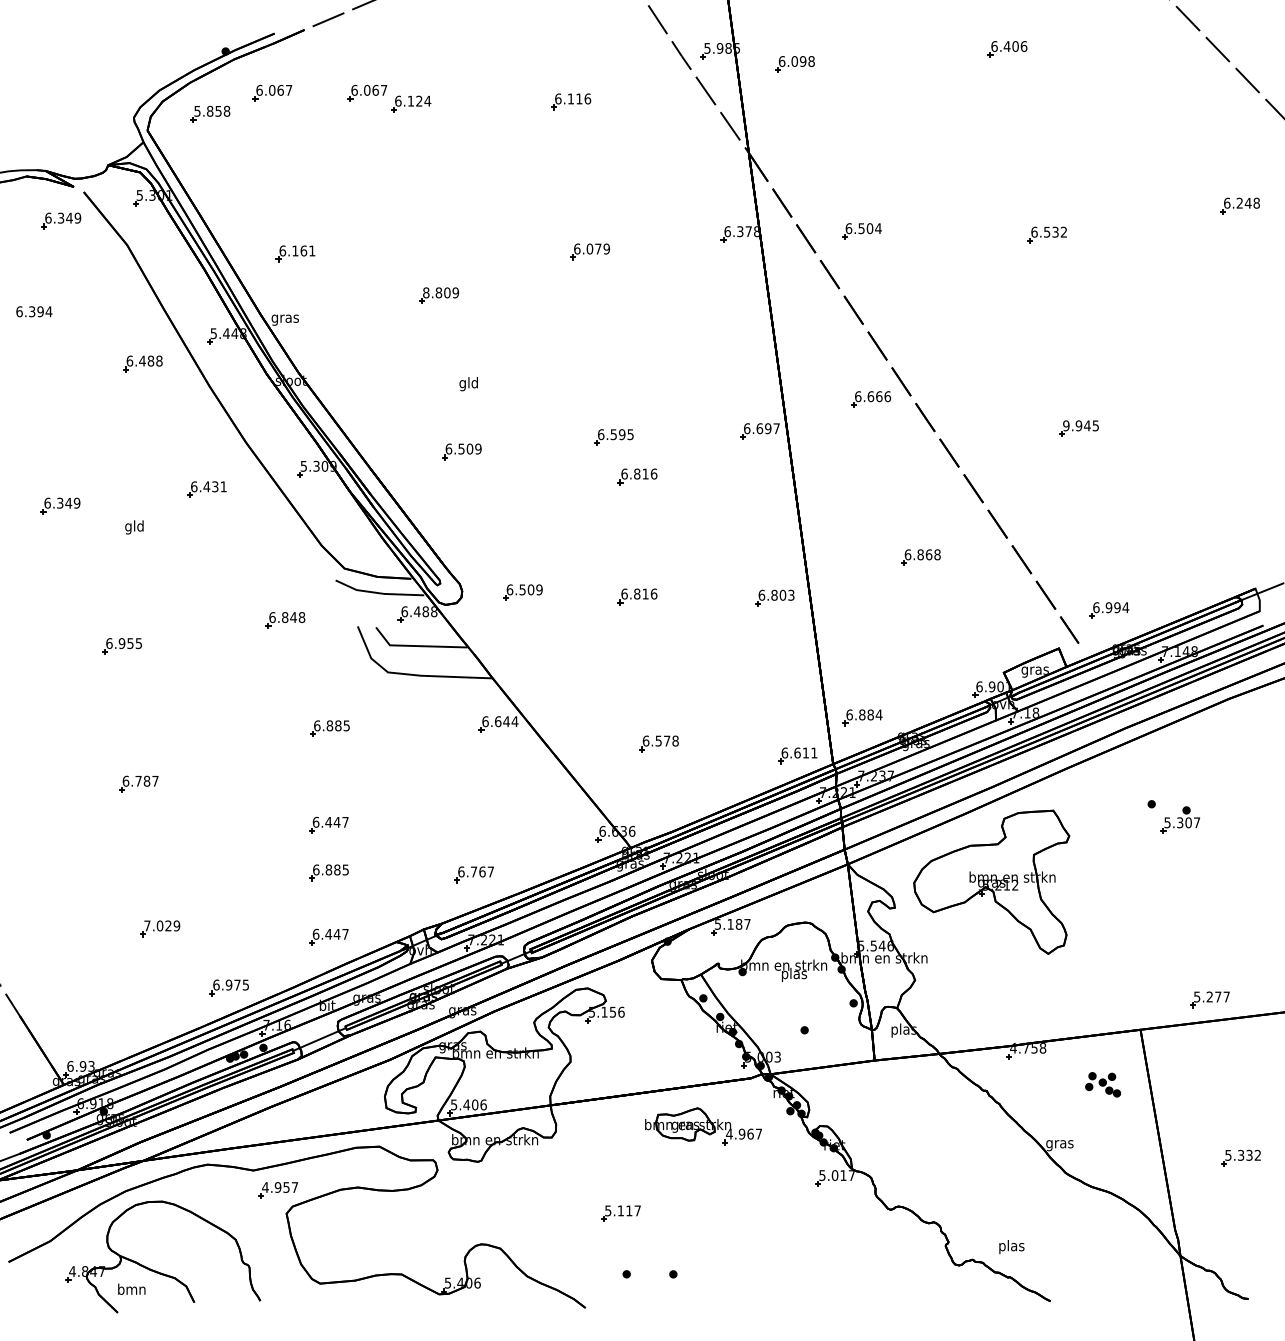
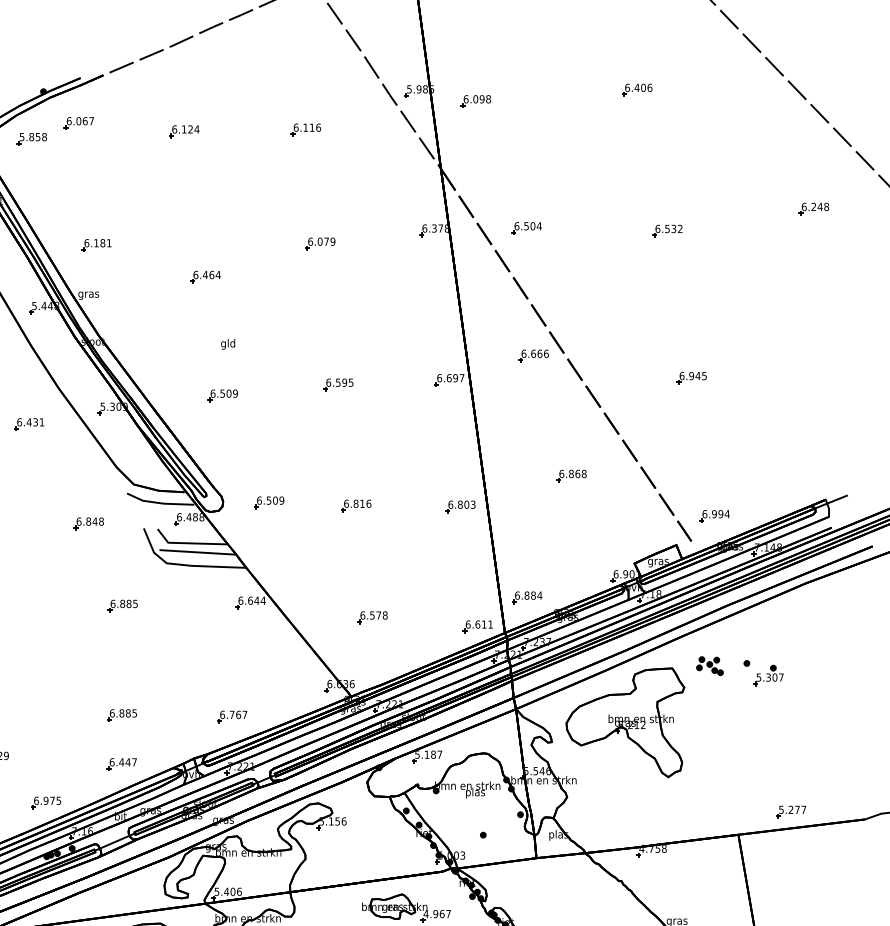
part: (367, 92) -> (151, 122), removed
text: (303, 250) -> (102, 242), 6.161 -> 6.181
text: (441, 292) -> (207, 274), 8.809 -> 6.464
text: (1066, 425) -> (682, 375), 9.945 -> 6.945
part: (637, 476) -> (356, 414), removed
line: (428, 657) -> (197, 552), added
part: (328, 824) -> (121, 678), removed
part: (1103, 1084) -> (710, 665), moved

